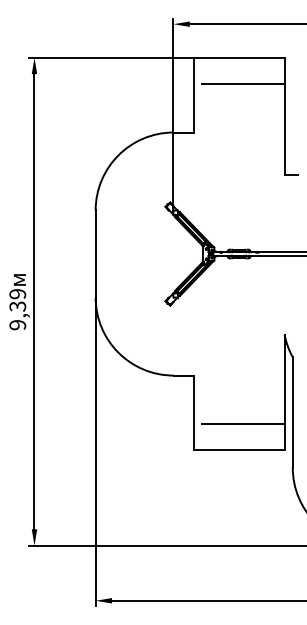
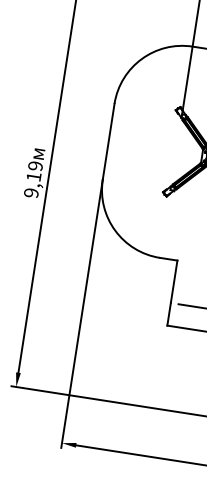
text: (17, 306) -> (33, 176), 9,39 -> 9,19

